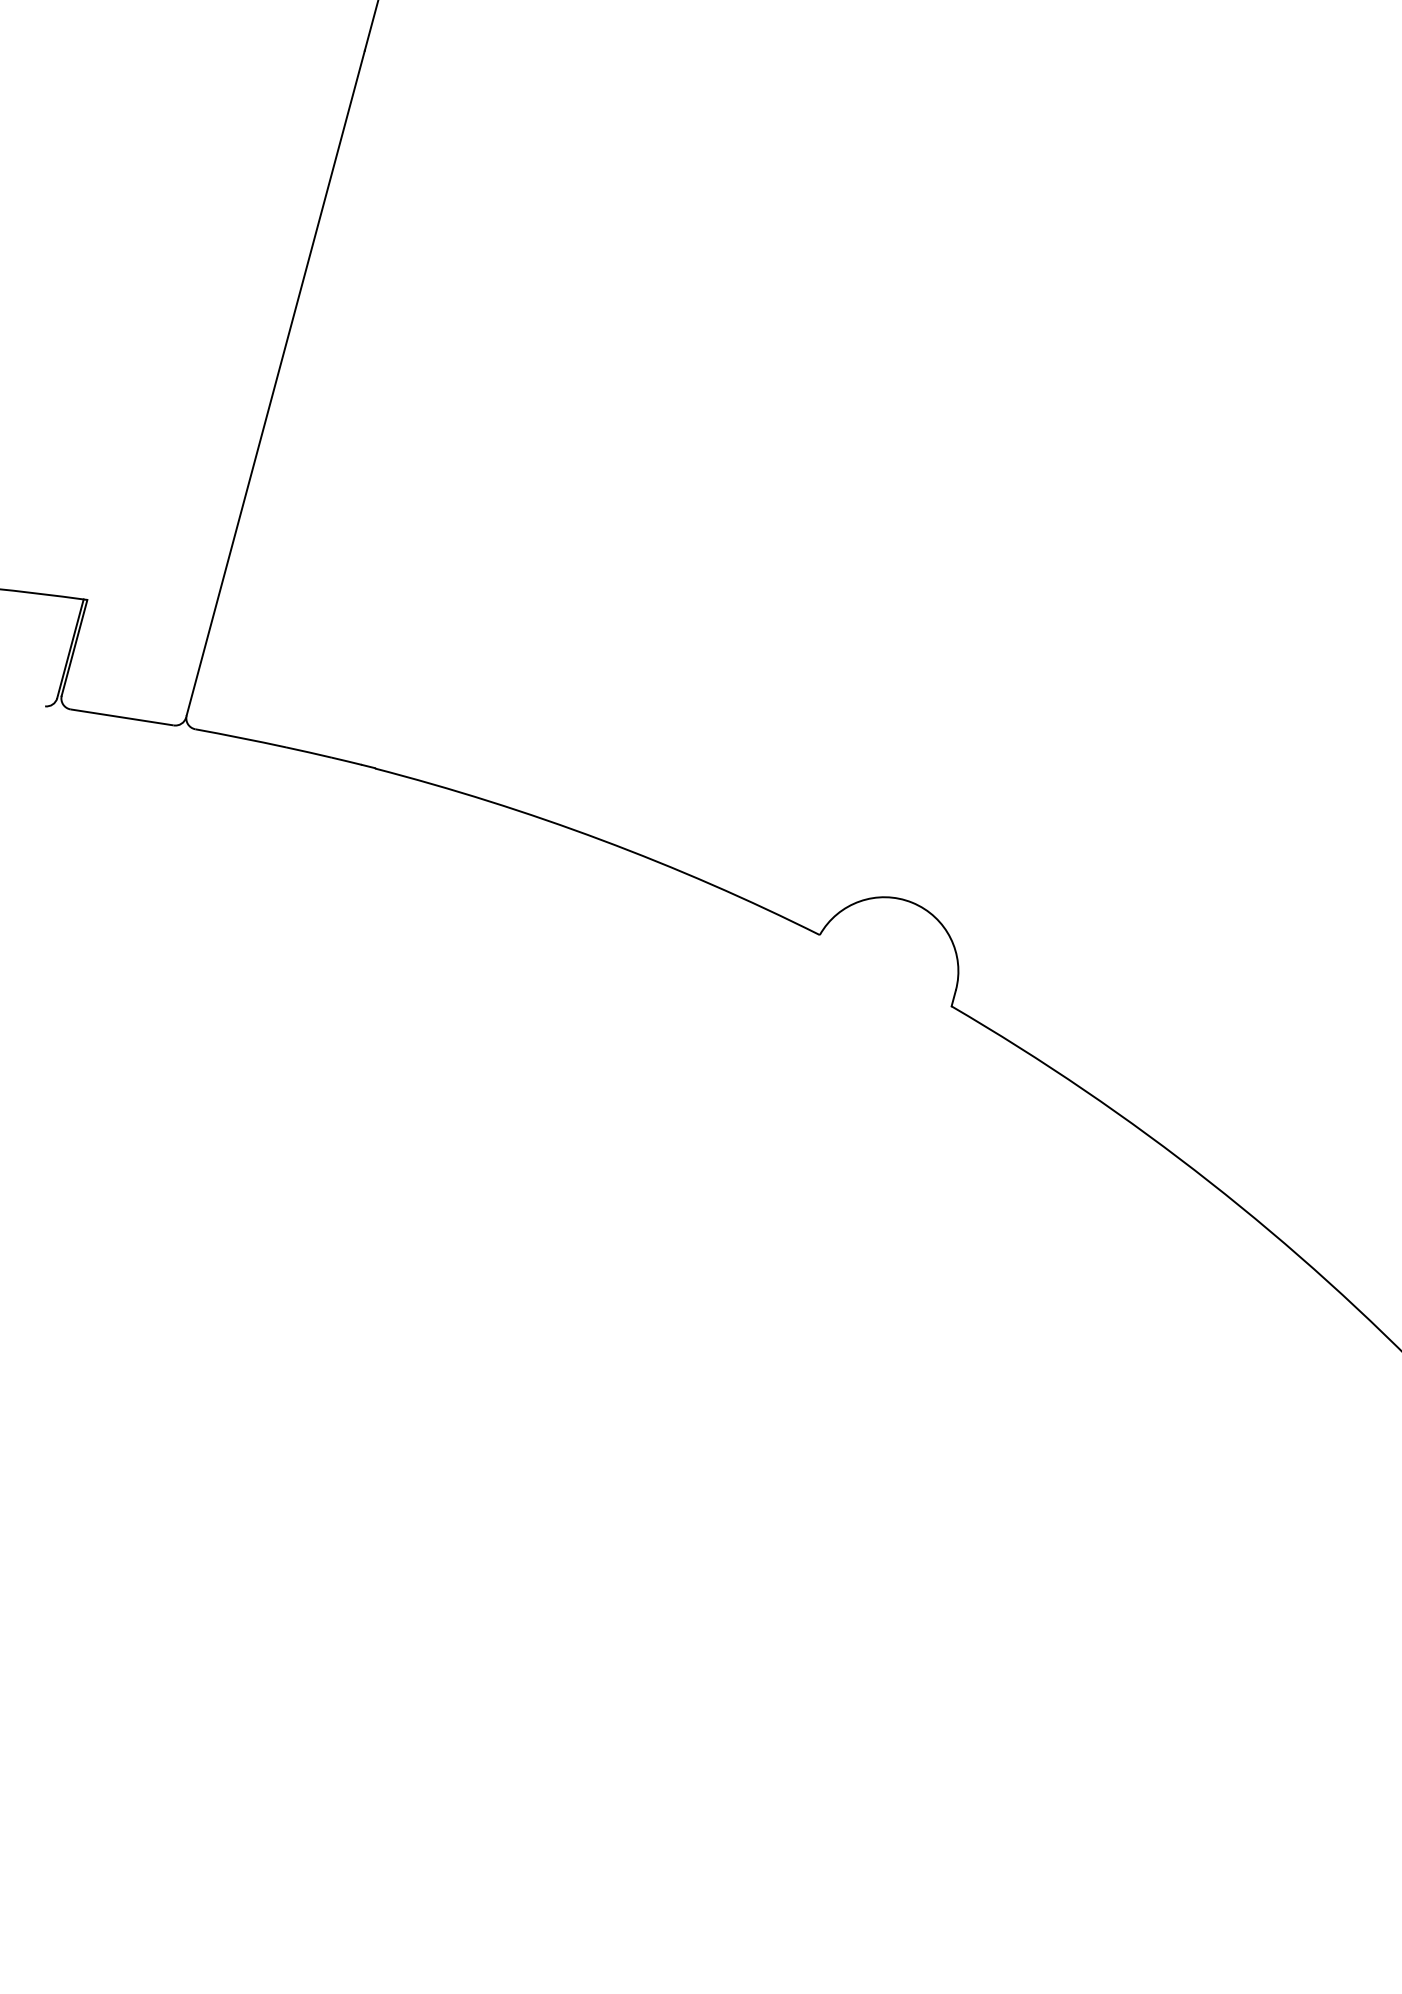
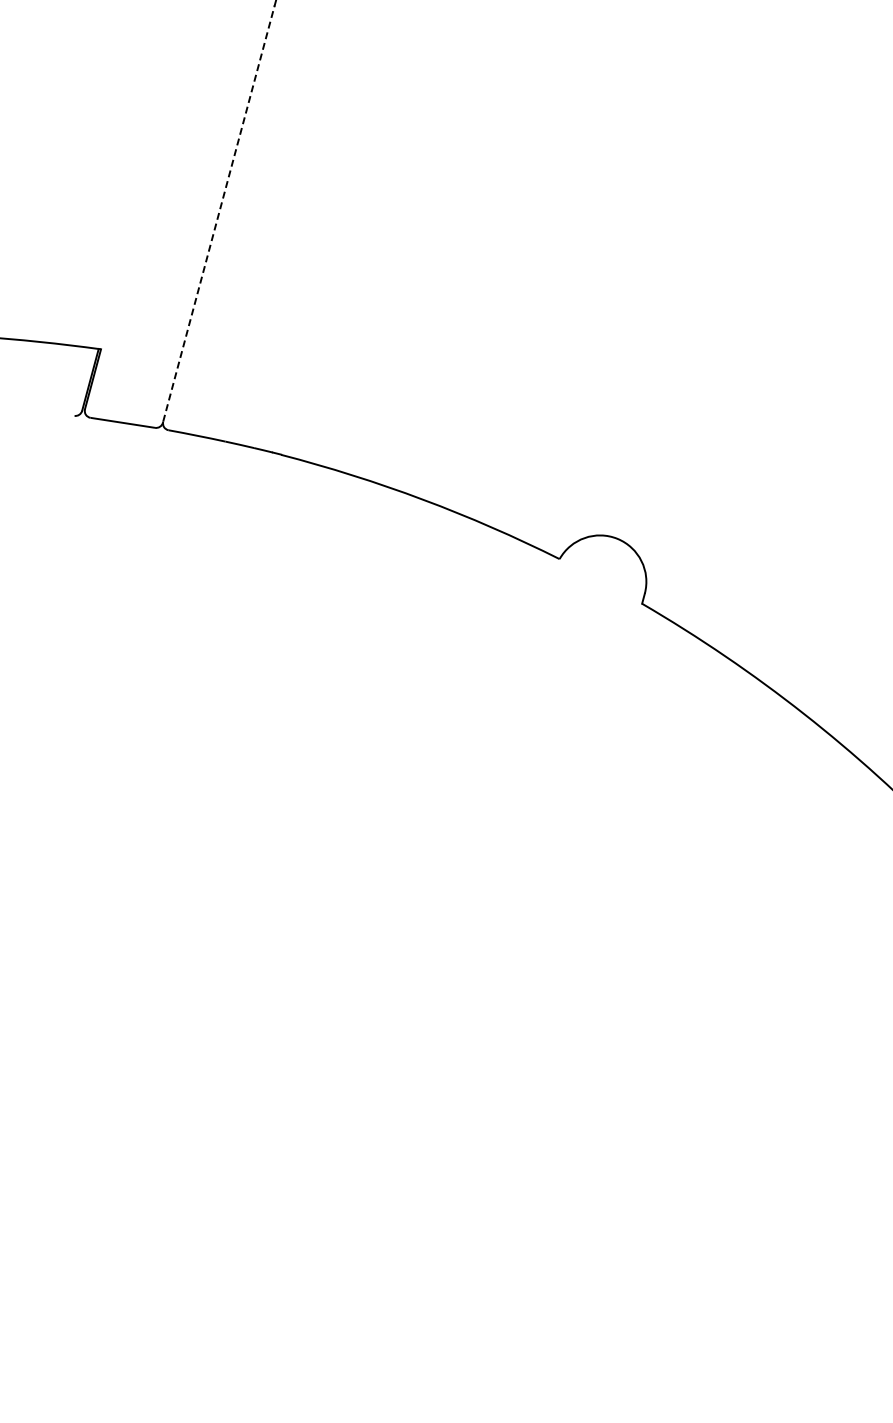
line: (276, 383) -> (219, 213), solid -> dashed

